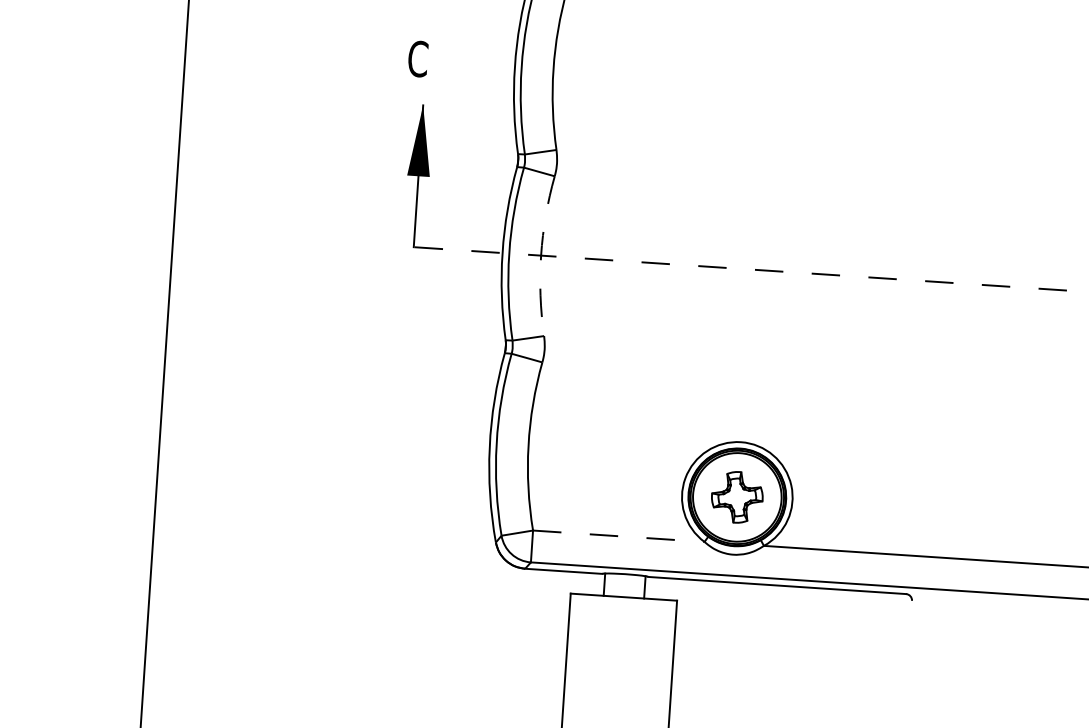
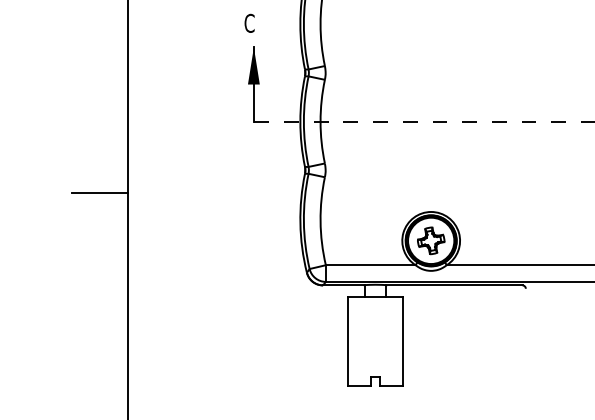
arc: (541, 255) -> (320, 121), dashed -> solid
line: (111, 363) -> (100, 192), added
line: (618, 536) -> (370, 265), dashed -> solid

